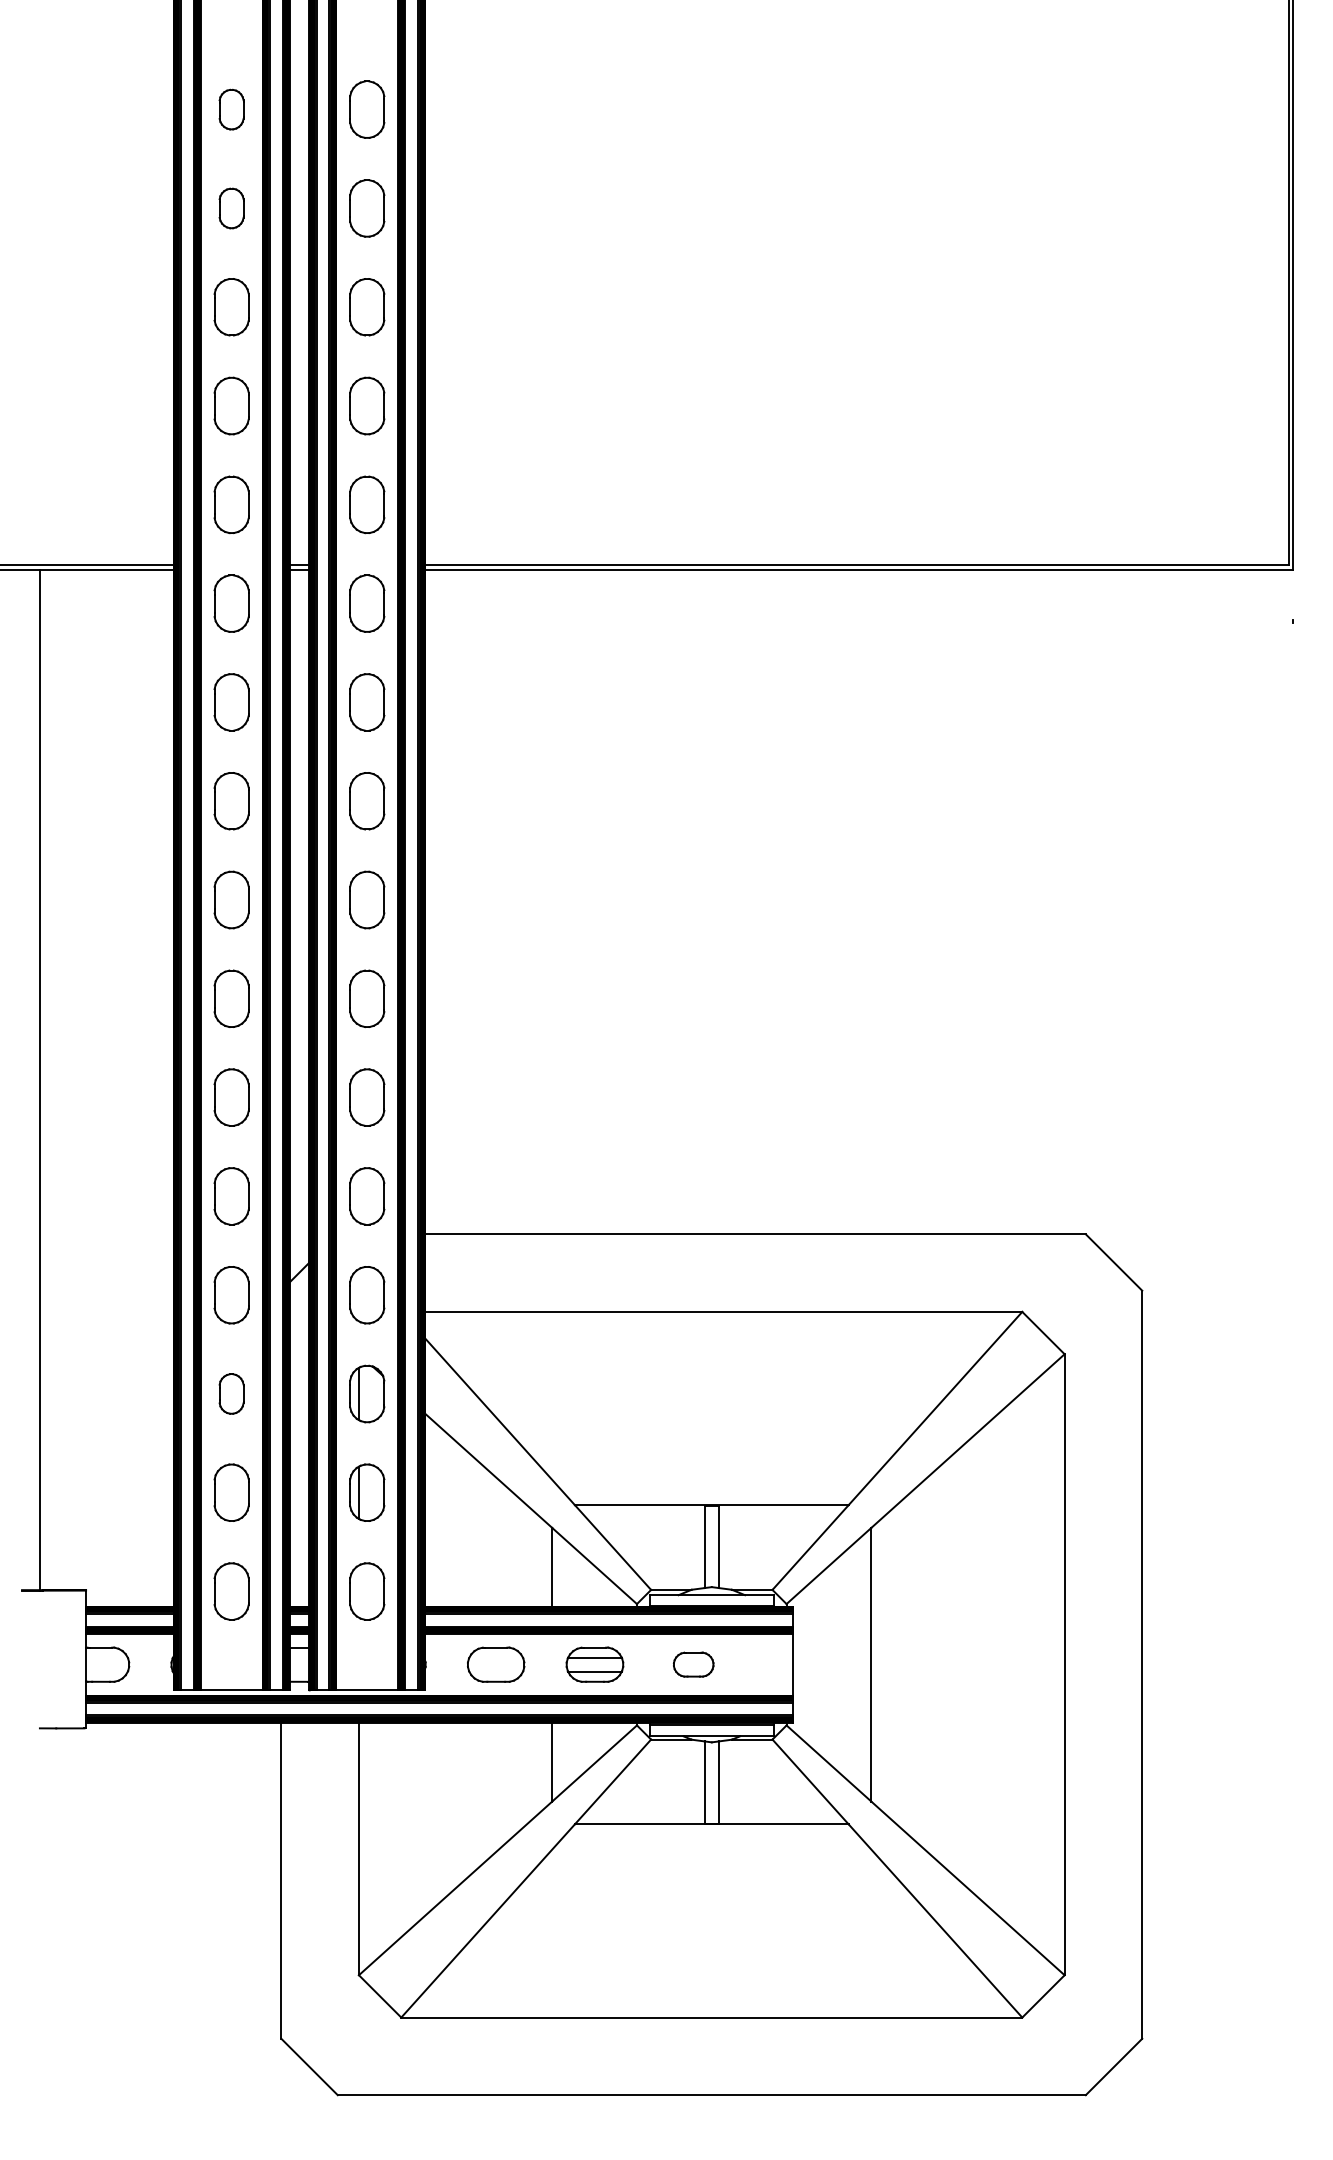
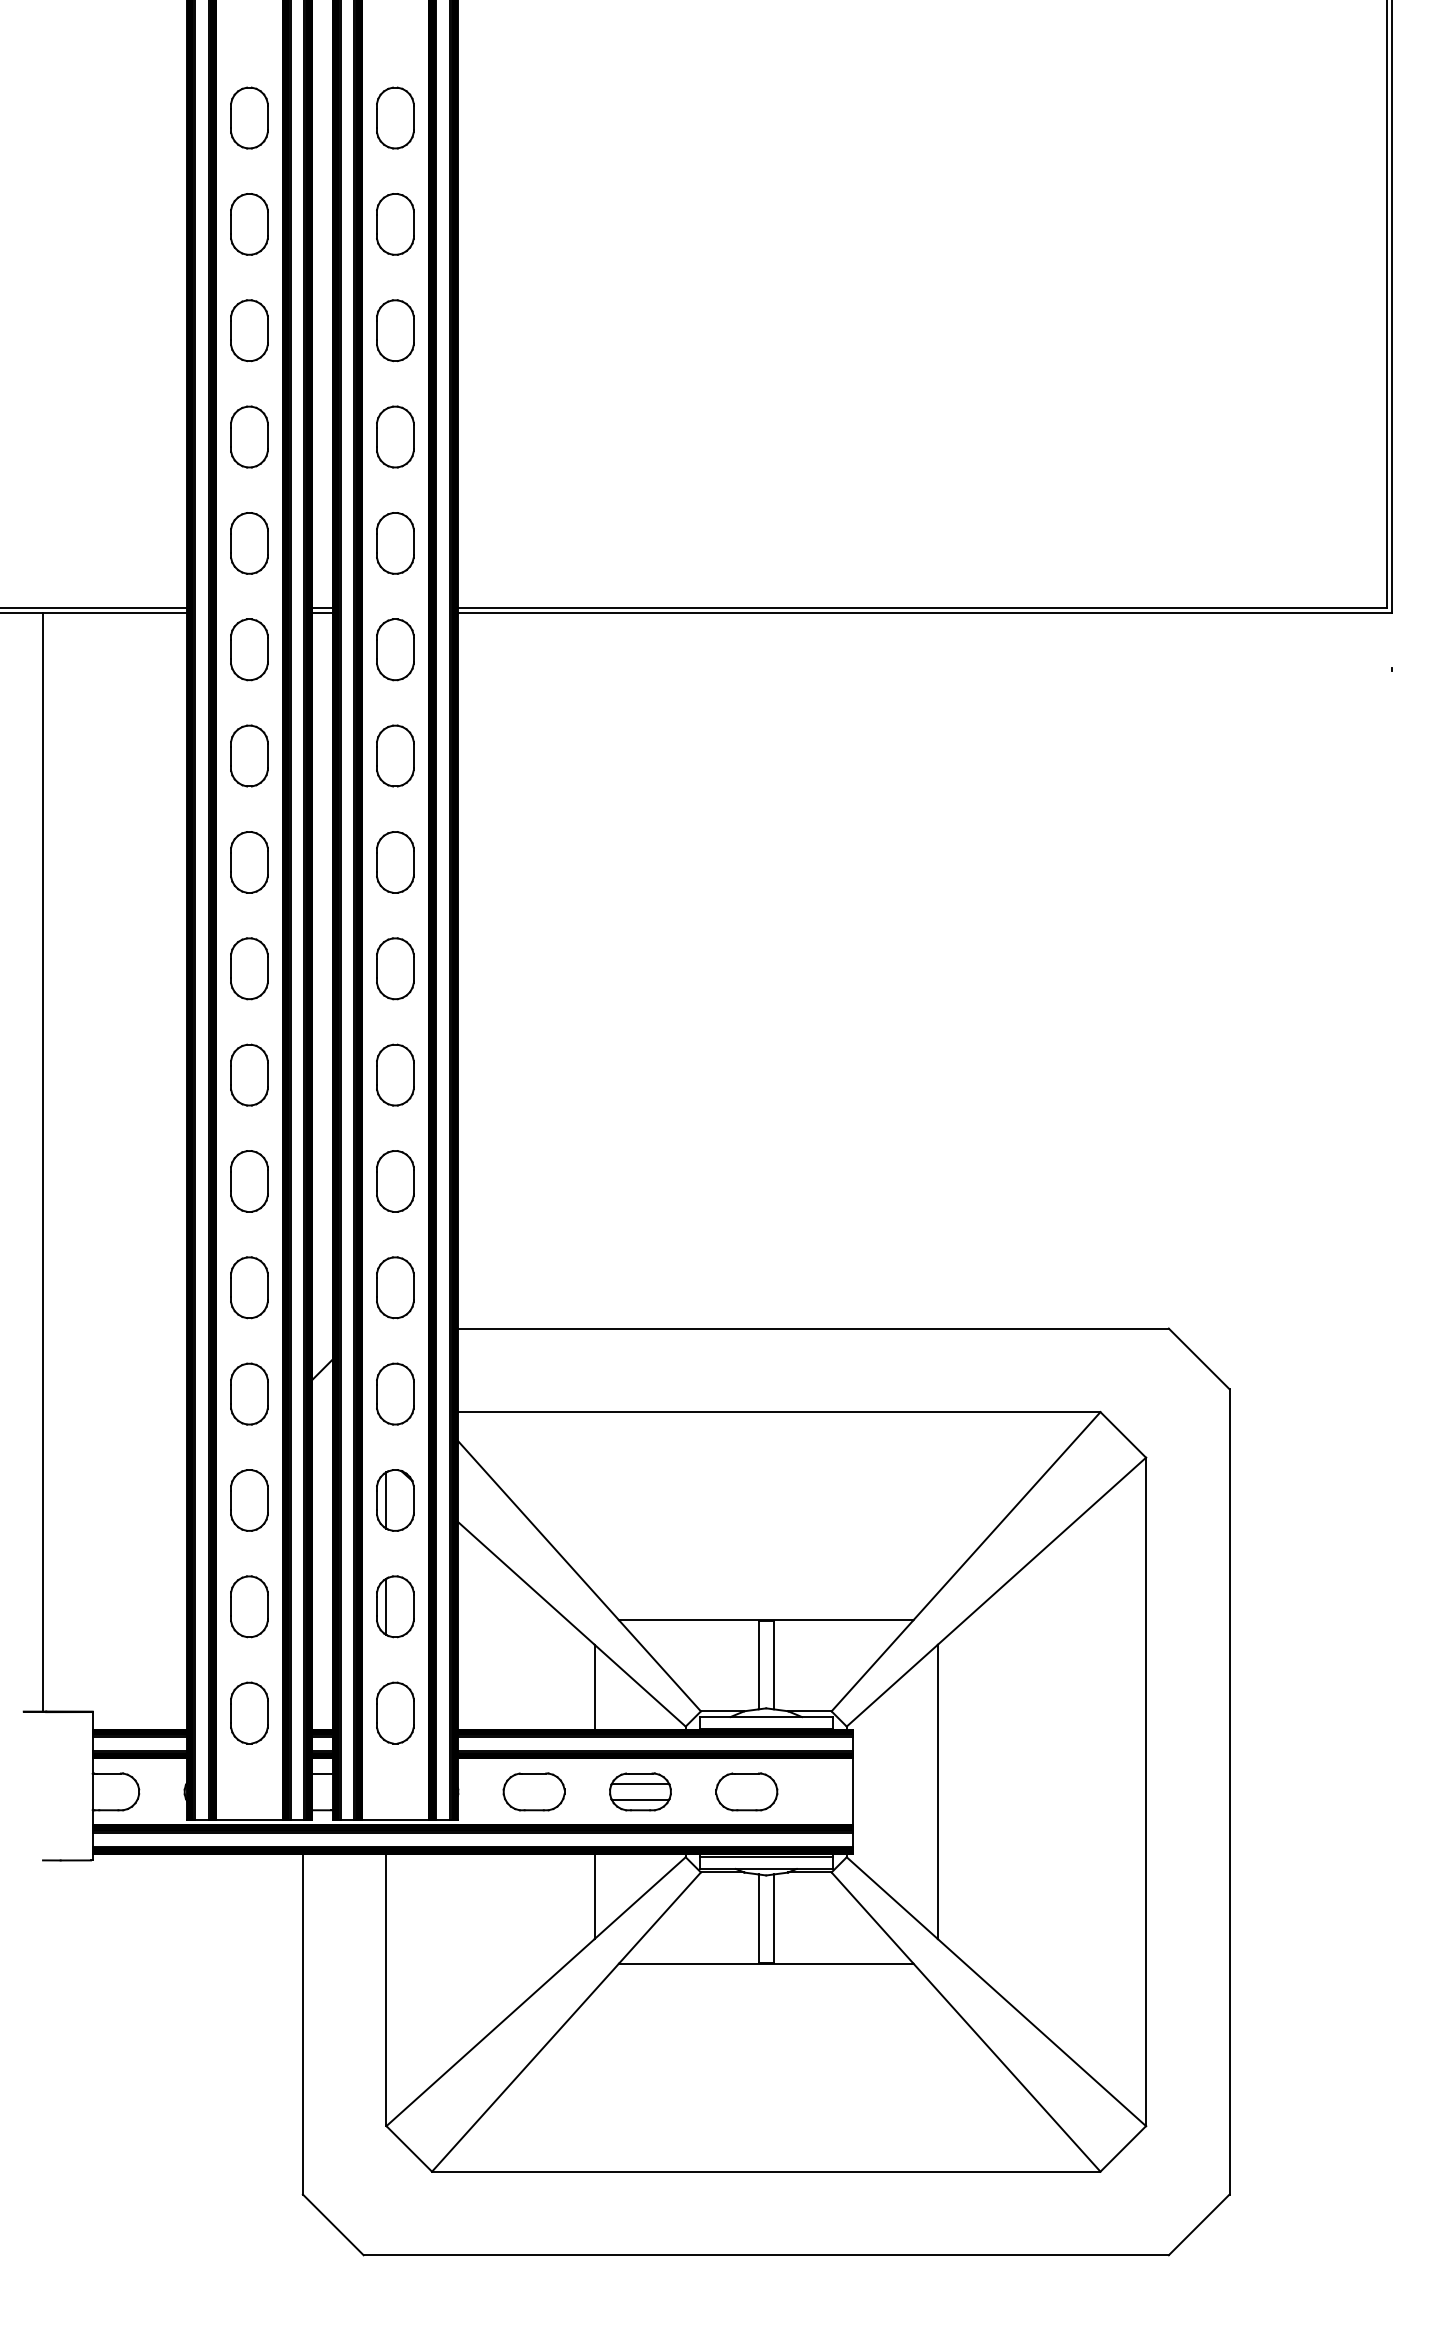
part: (231, 109) -> (249, 117), size x1.43
part: (231, 208) -> (249, 224), size x1.43
part: (231, 1393) -> (249, 1499), size x1.43
part: (693, 1664) -> (746, 1791), size x1.43

